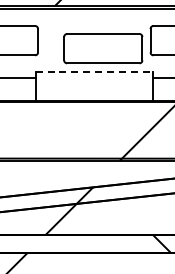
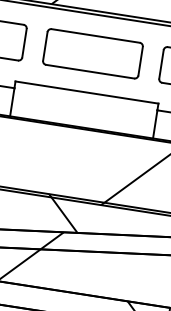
part: (103, 48) -> (93, 53), moved
line: (94, 72) -> (87, 92), dashed -> solid
hatch: (90, 172) -> (63, 213), added

